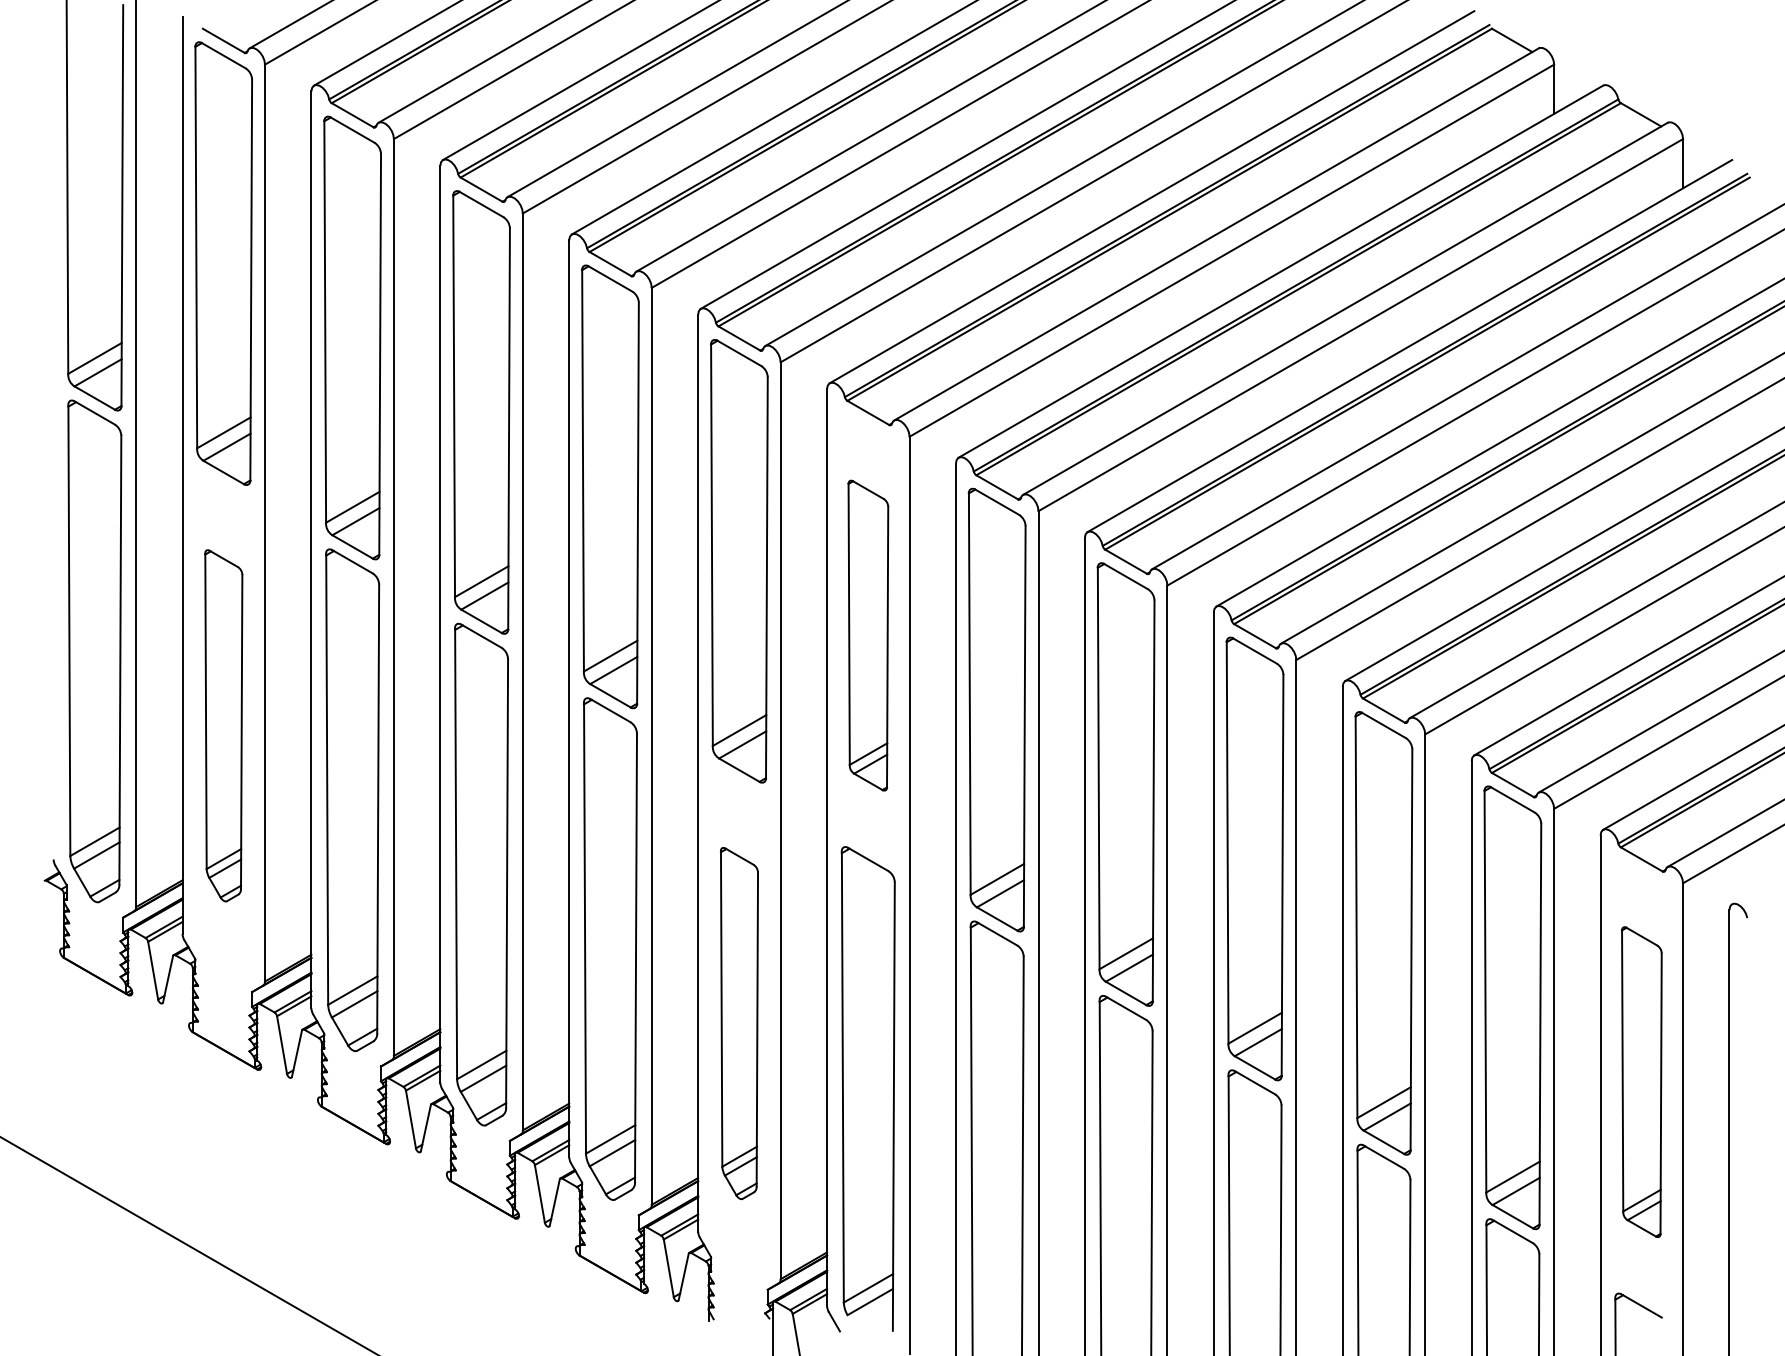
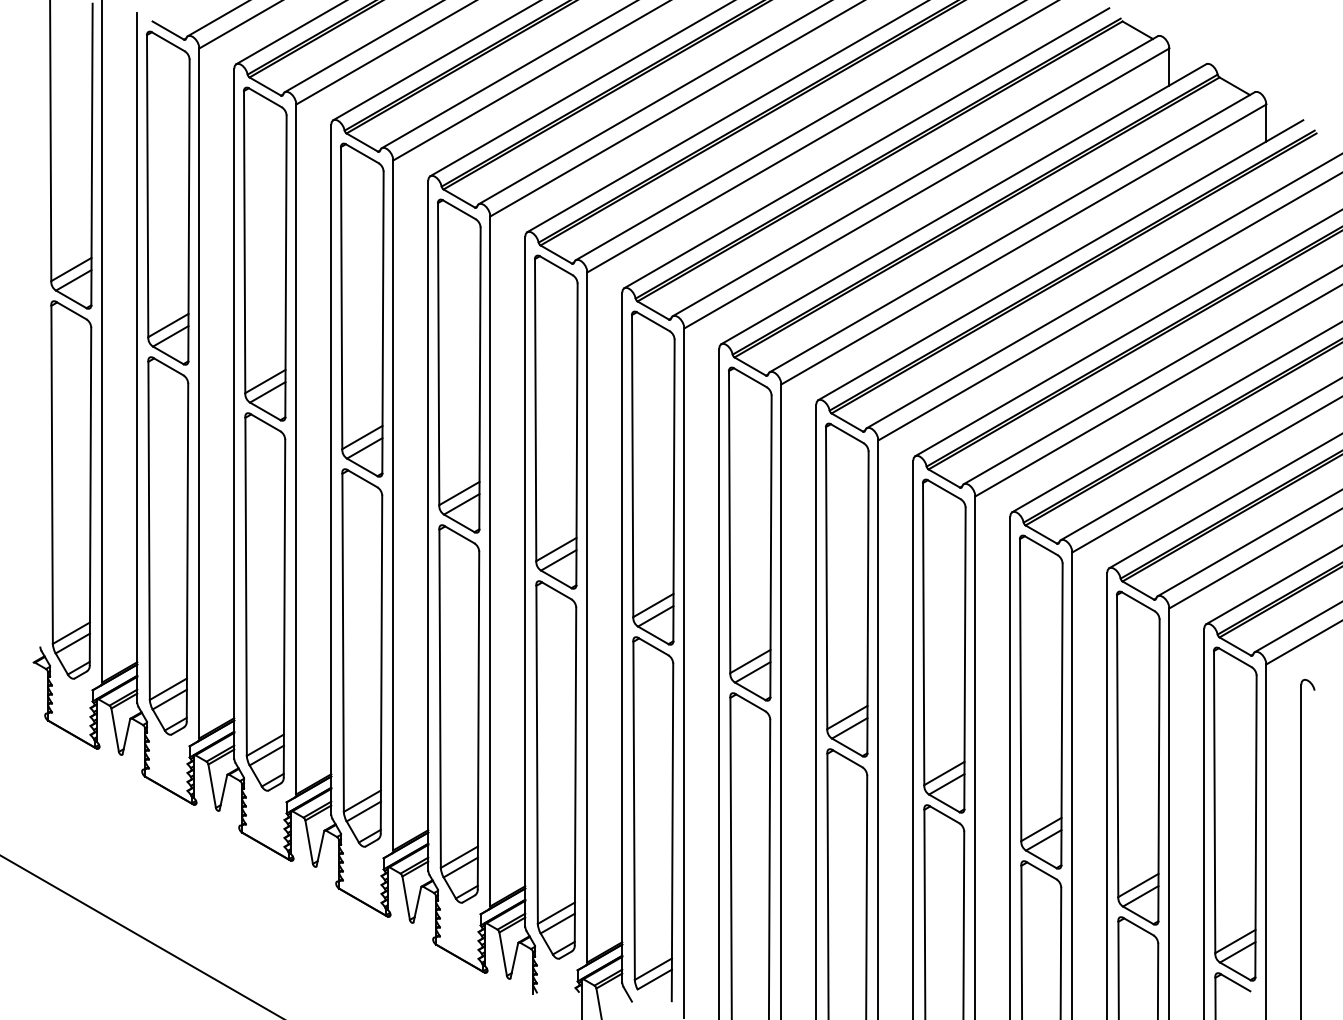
part: (868, 634) -> (653, 477), size x1.43
part: (224, 725) -> (168, 545), size x1.43
part: (739, 1022) -> (556, 769), size x1.43
part: (1642, 1081) -> (1235, 813), size x1.43

